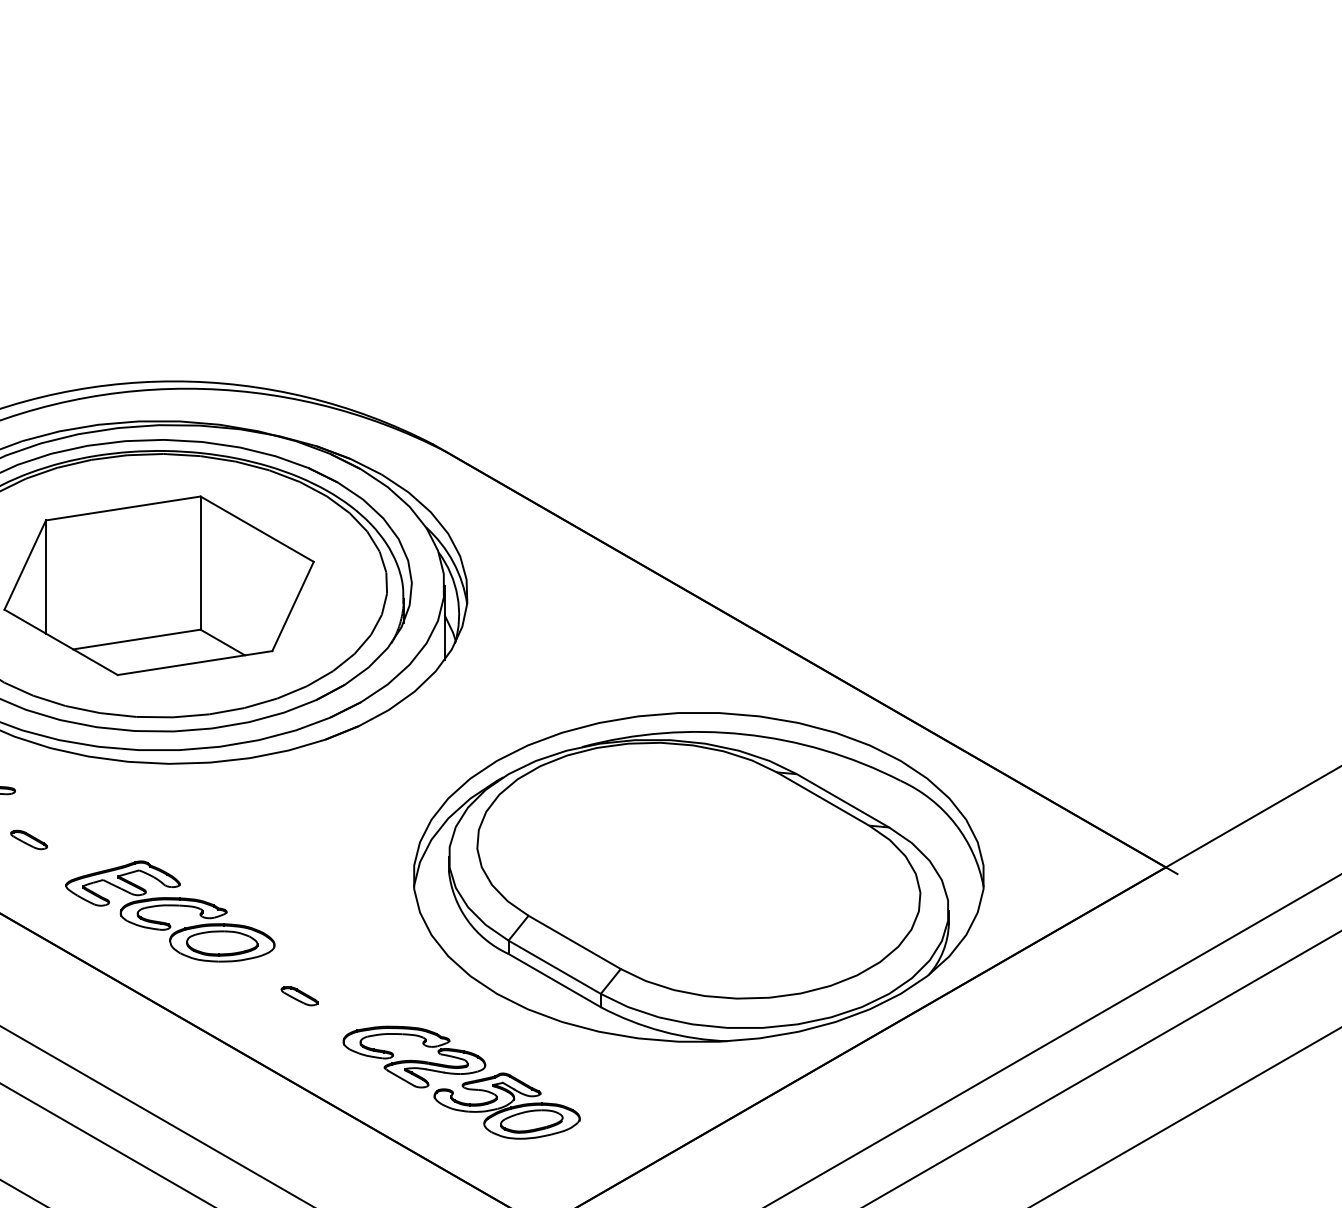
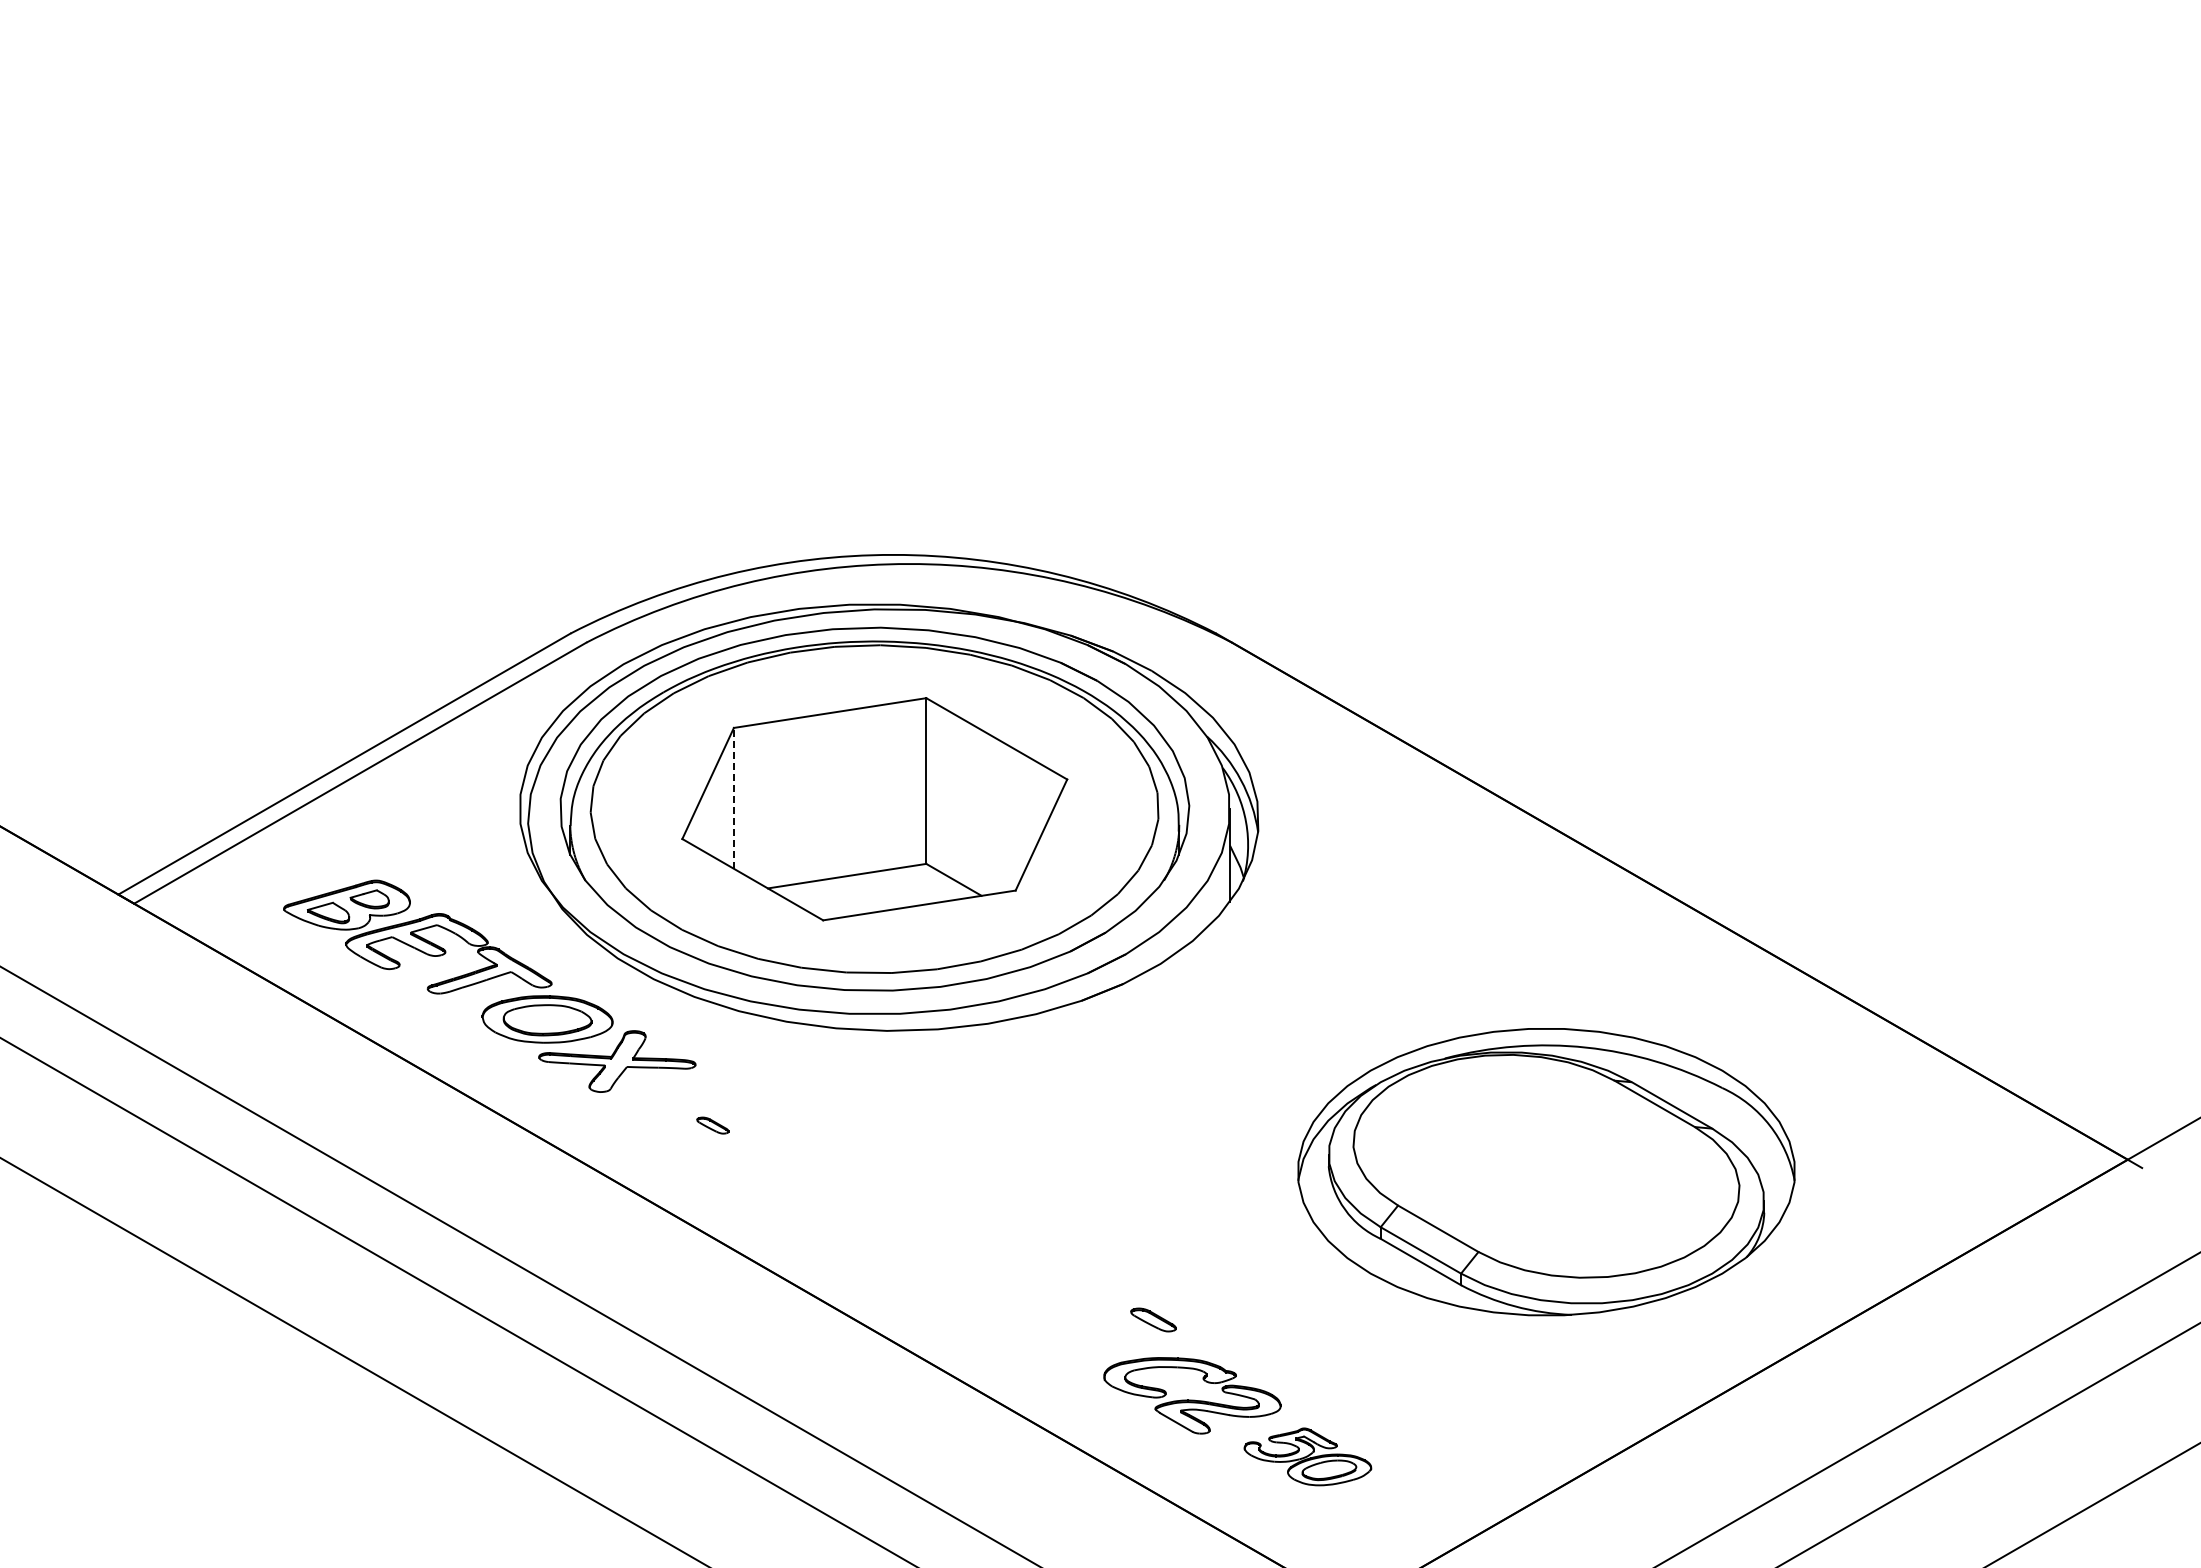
line: (45, 576) -> (733, 797), solid -> dashed
part: (28, 839) -> (712, 1125), size x0.7
part: (698, 876) -> (1546, 1171), size x0.7
part: (170, 905) -> (888, 1207), removed
part: (299, 995) -> (1153, 1319), moved
part: (506, 1105) -> (1307, 1456), size x0.7

